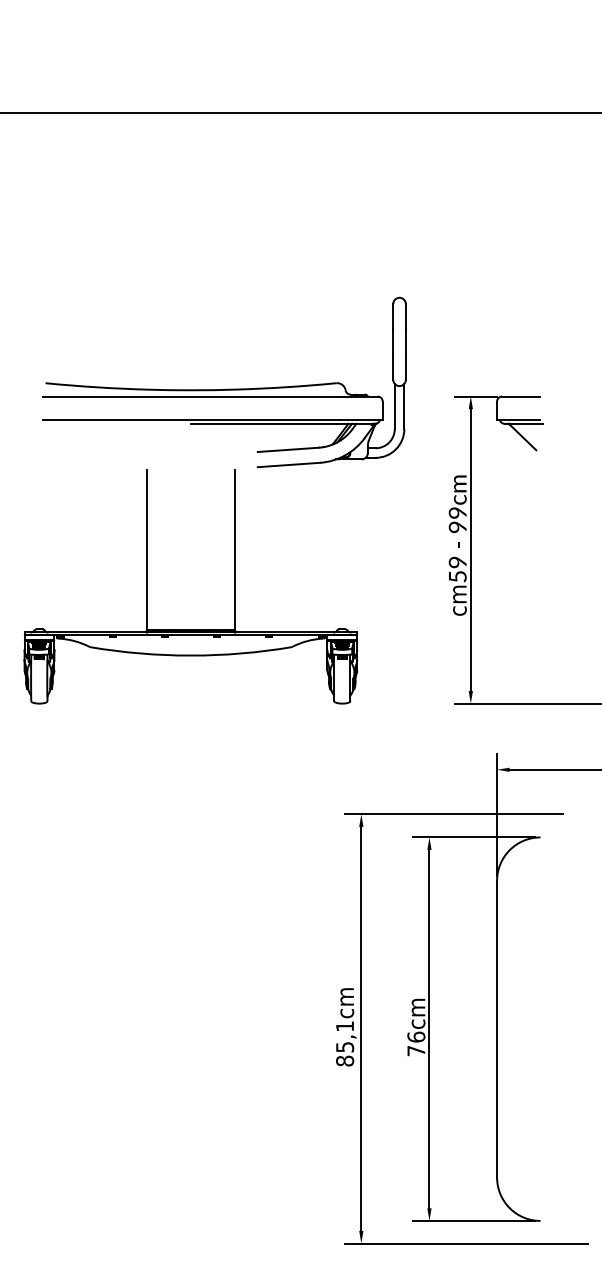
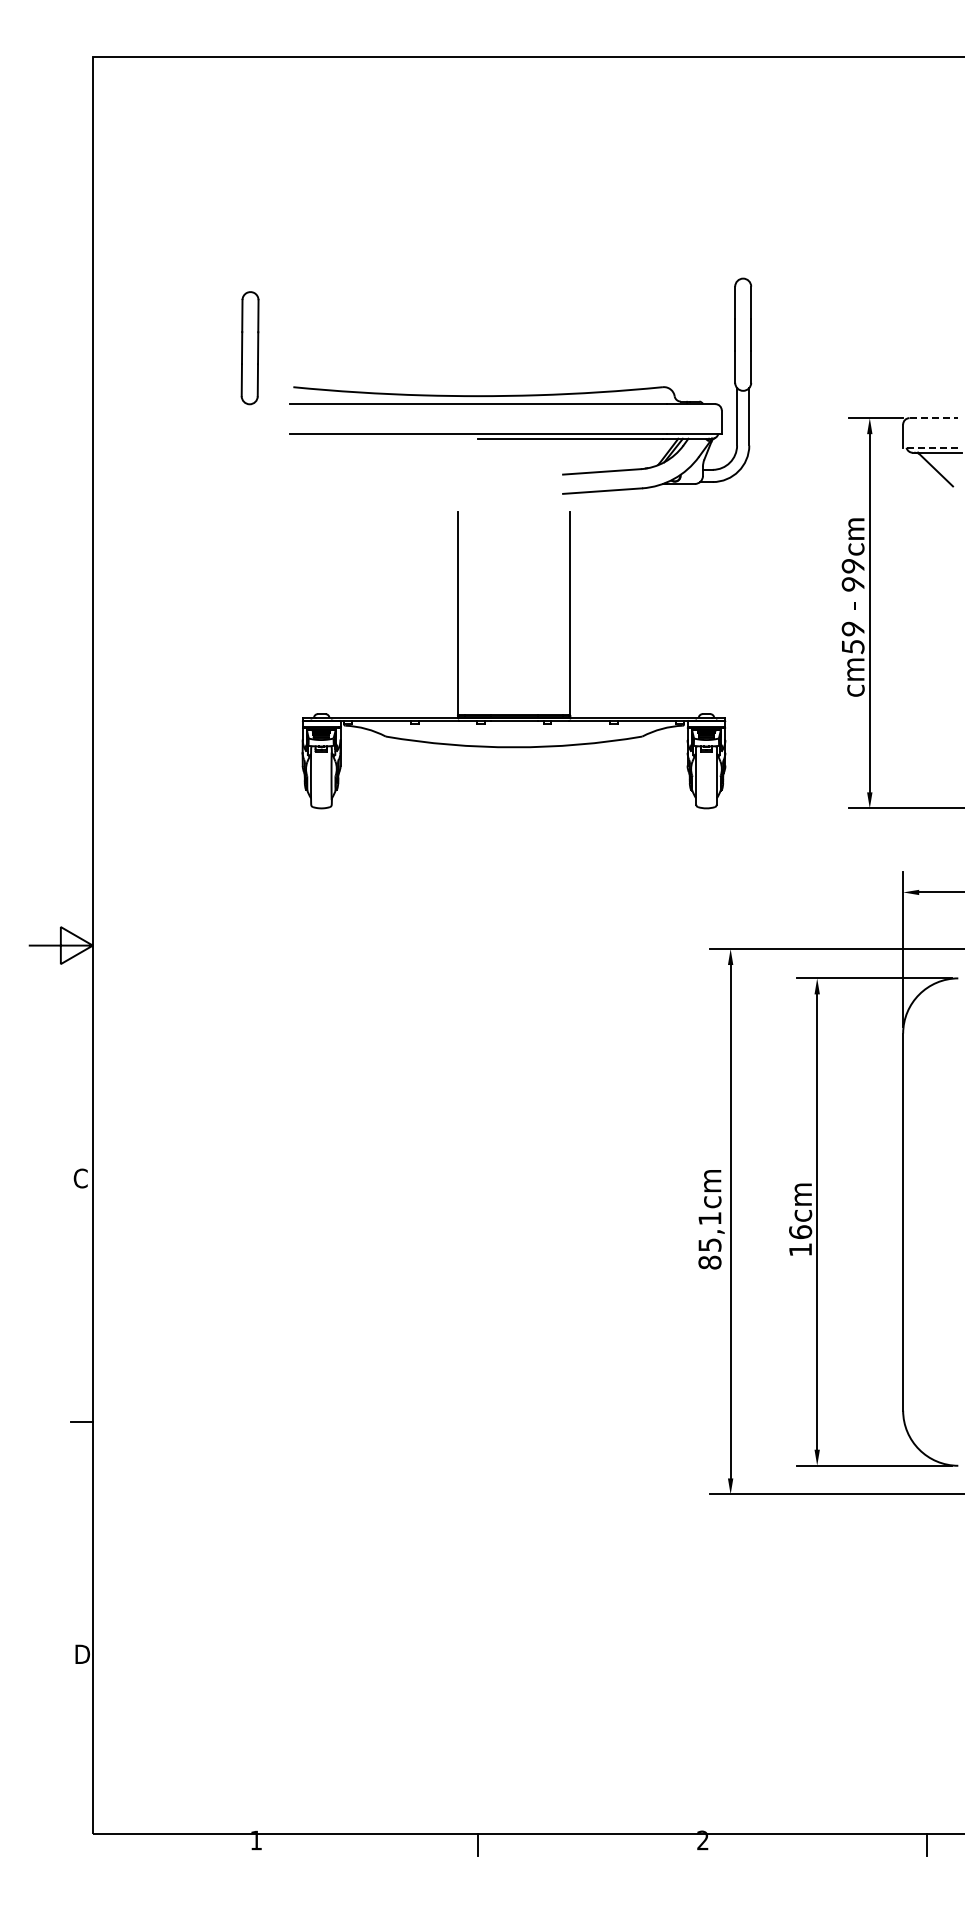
part: (224, 388) -> (520, 394), moved
line: (521, 396) -> (934, 418), solid -> dashed
line: (518, 419) -> (930, 447), solid -> dashed
text: (416, 1050) -> (800, 1249), 76cm -> 16cm

